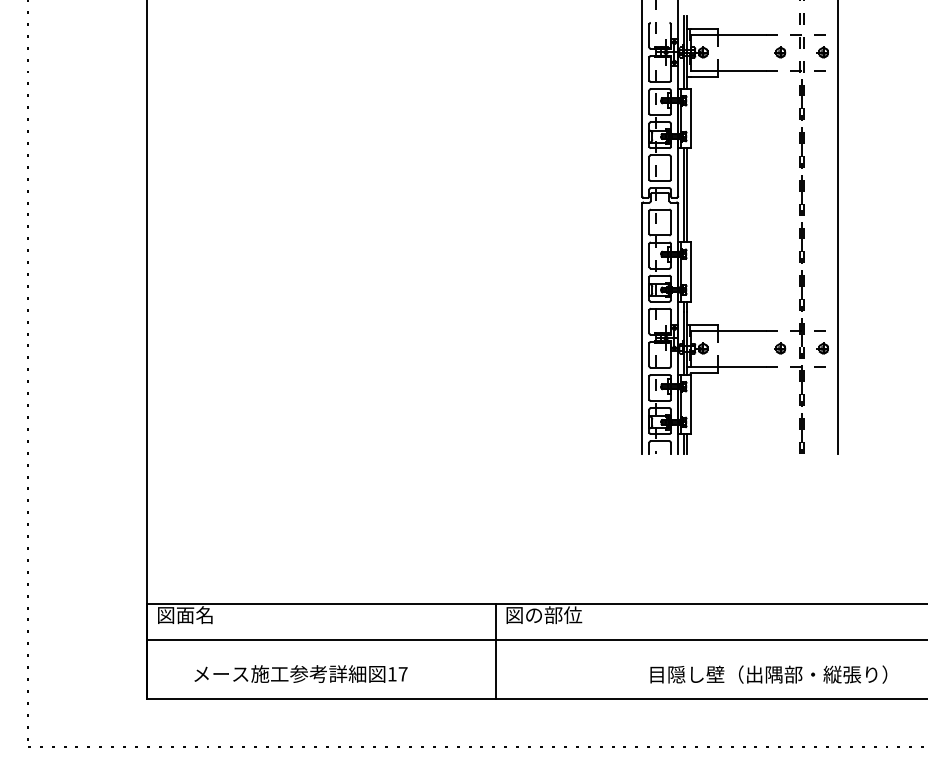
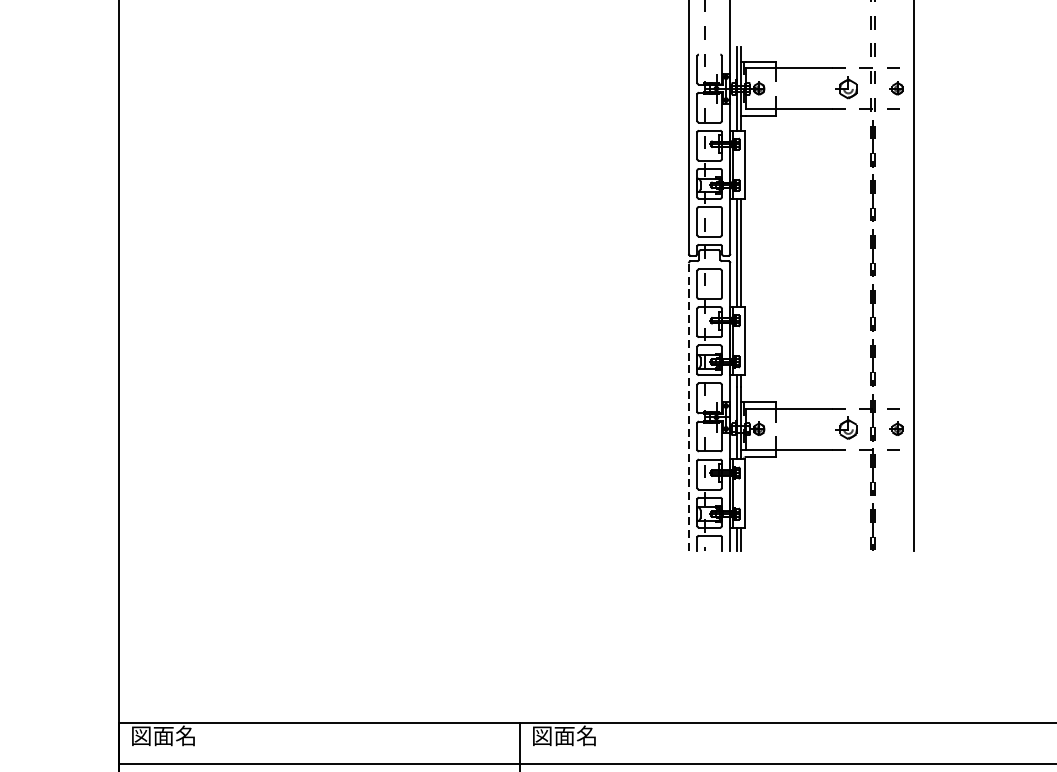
part: (780, 52) -> (848, 88), size x1.6
line: (642, 328) -> (689, 406), solid -> dashed
part: (780, 348) -> (848, 429), size x1.6
text: (553, 615) -> (586, 736), 図の部位 -> 図面名

